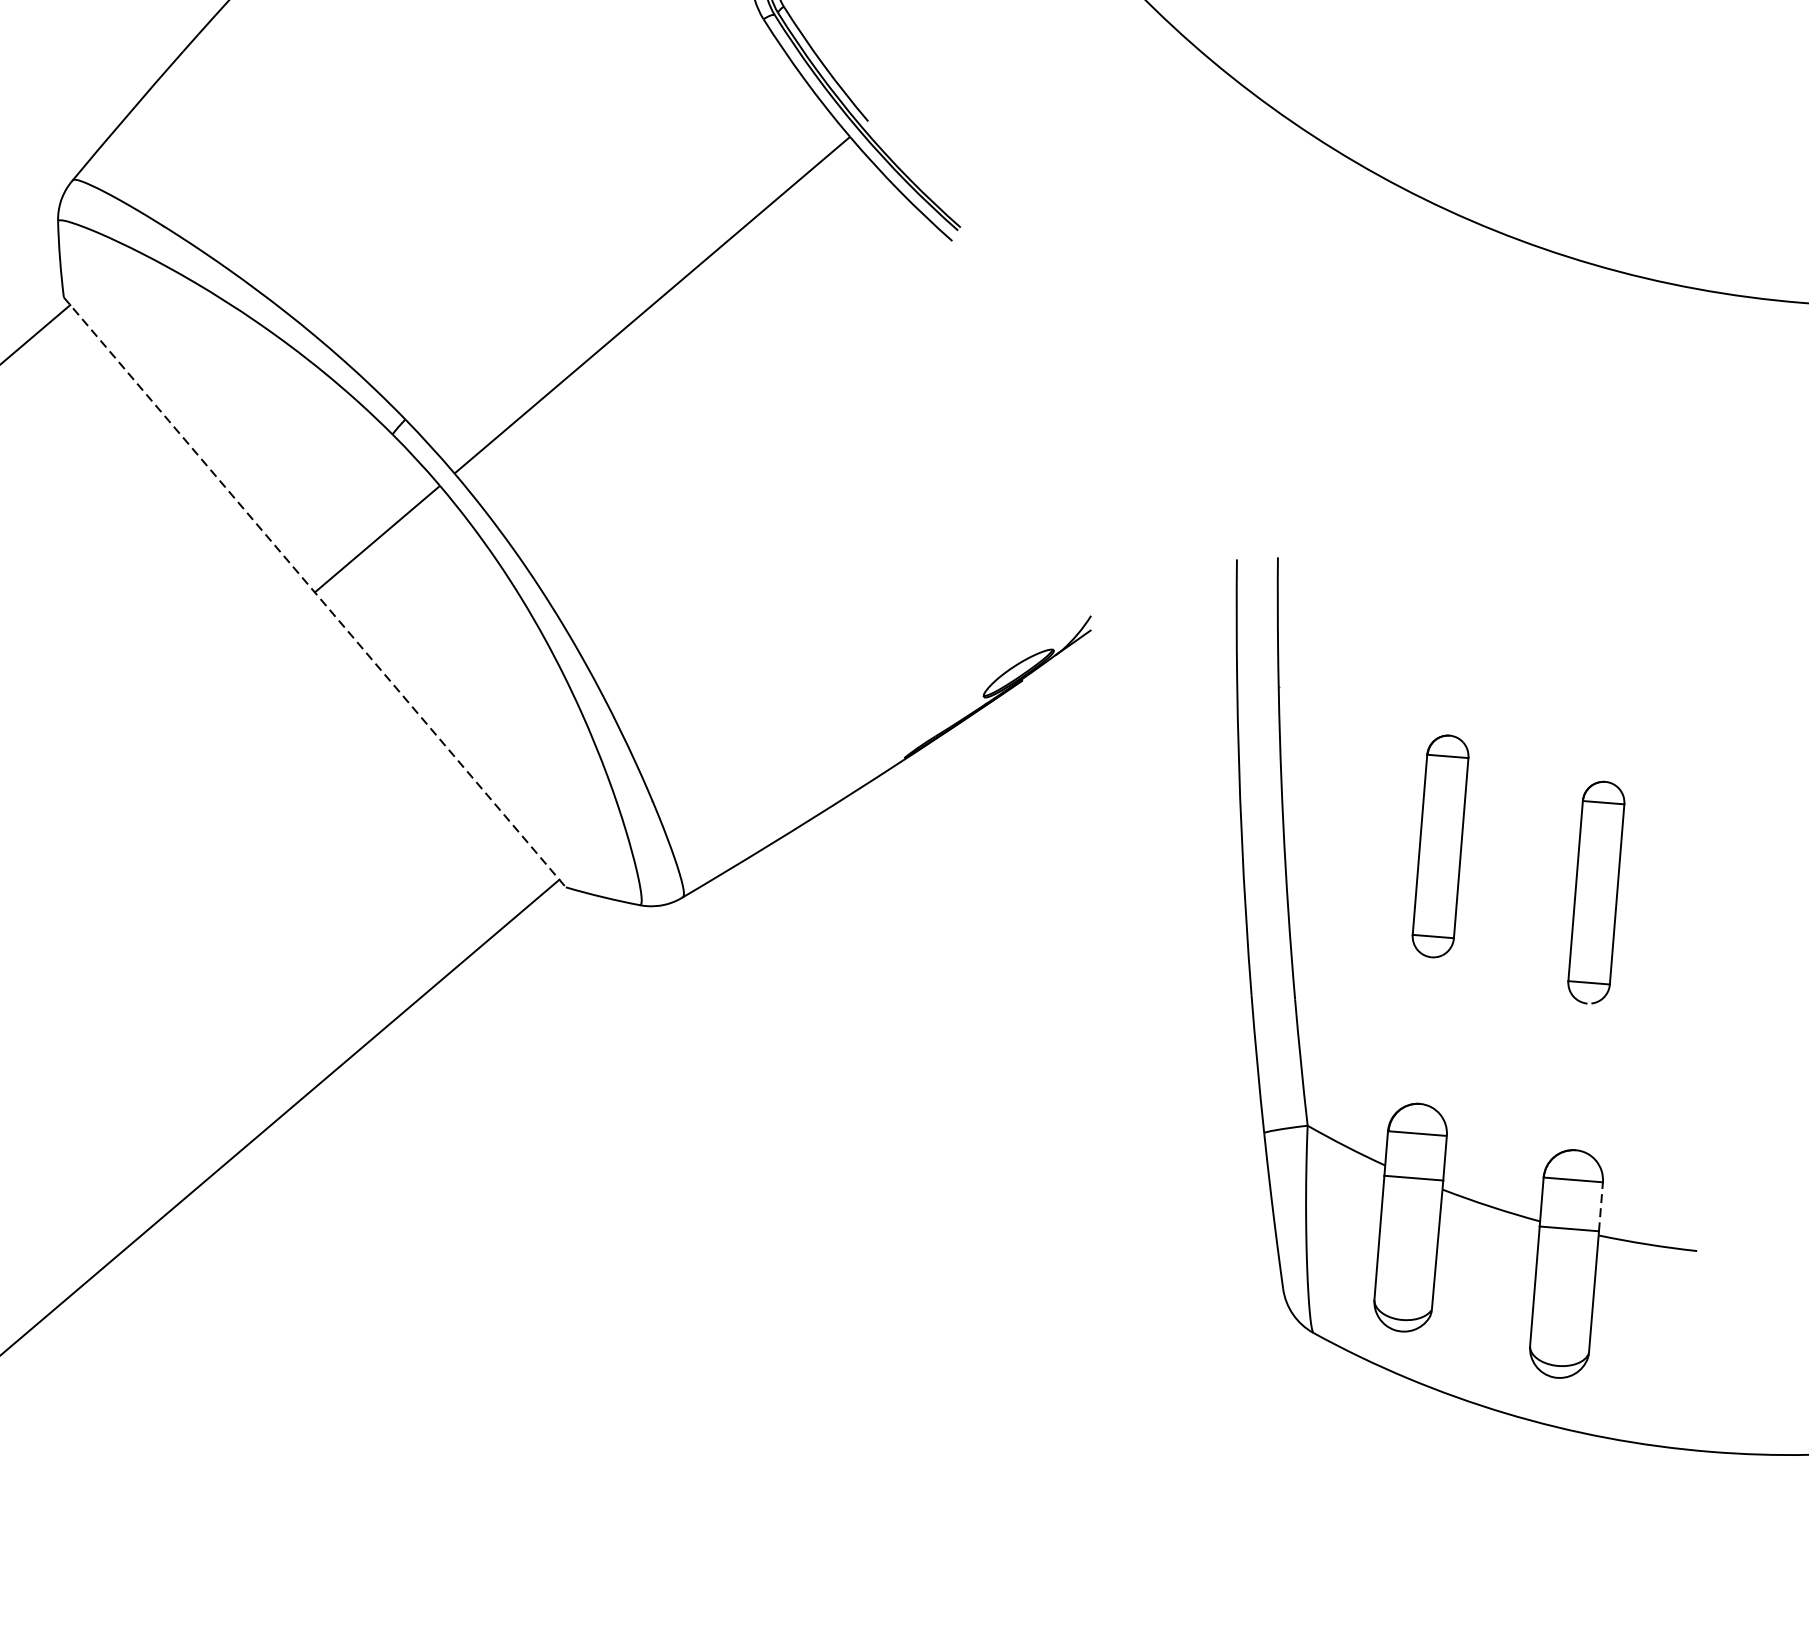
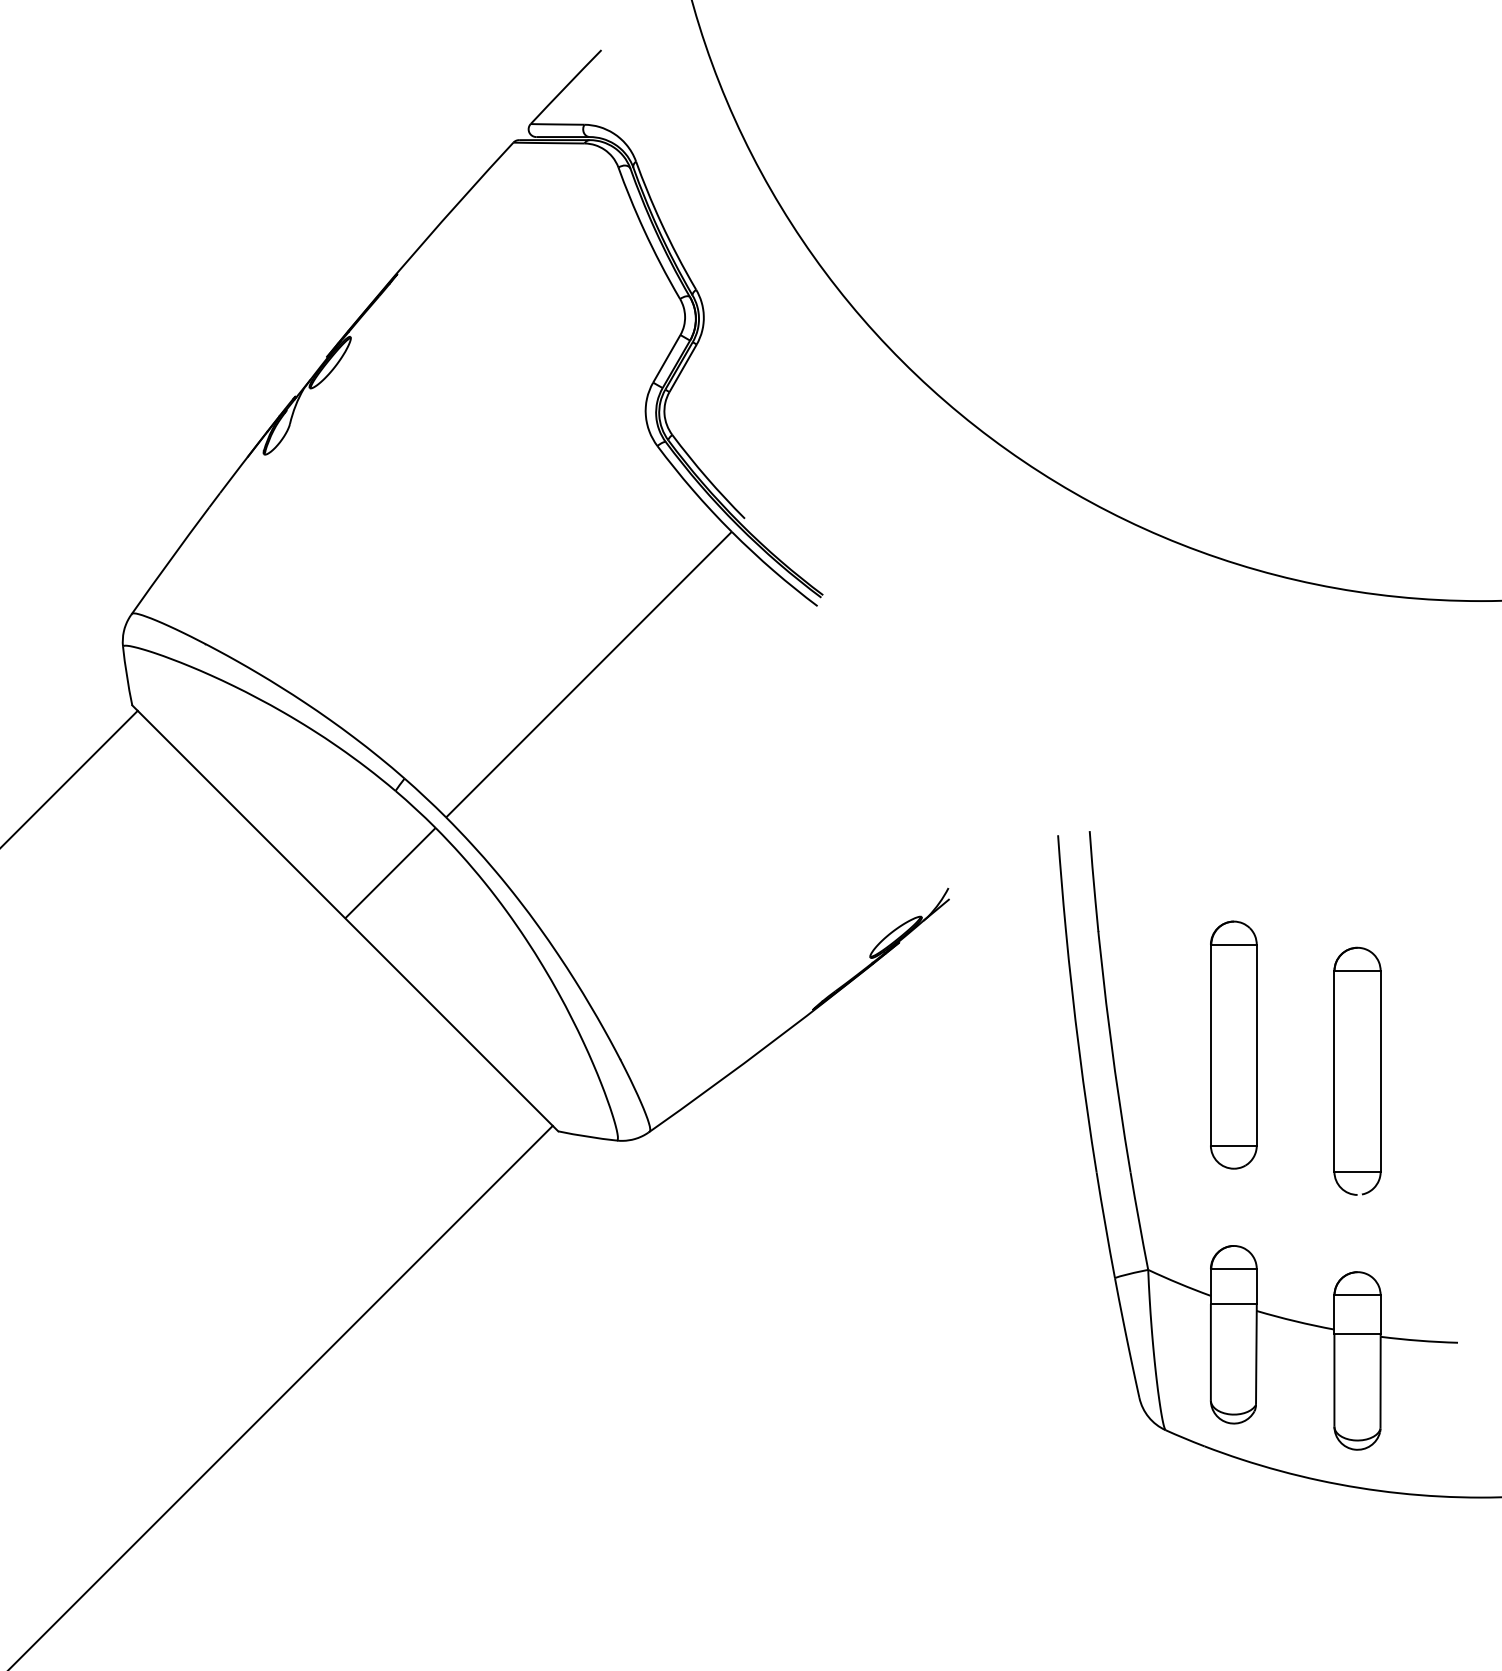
line: (315, 592) -> (345, 918), dashed -> solid
part: (1440, 845) -> (1233, 1044), size x1.43
part: (1596, 891) -> (1357, 1070), size x1.43
line: (1600, 1205) -> (1380, 1313), dashed -> solid

